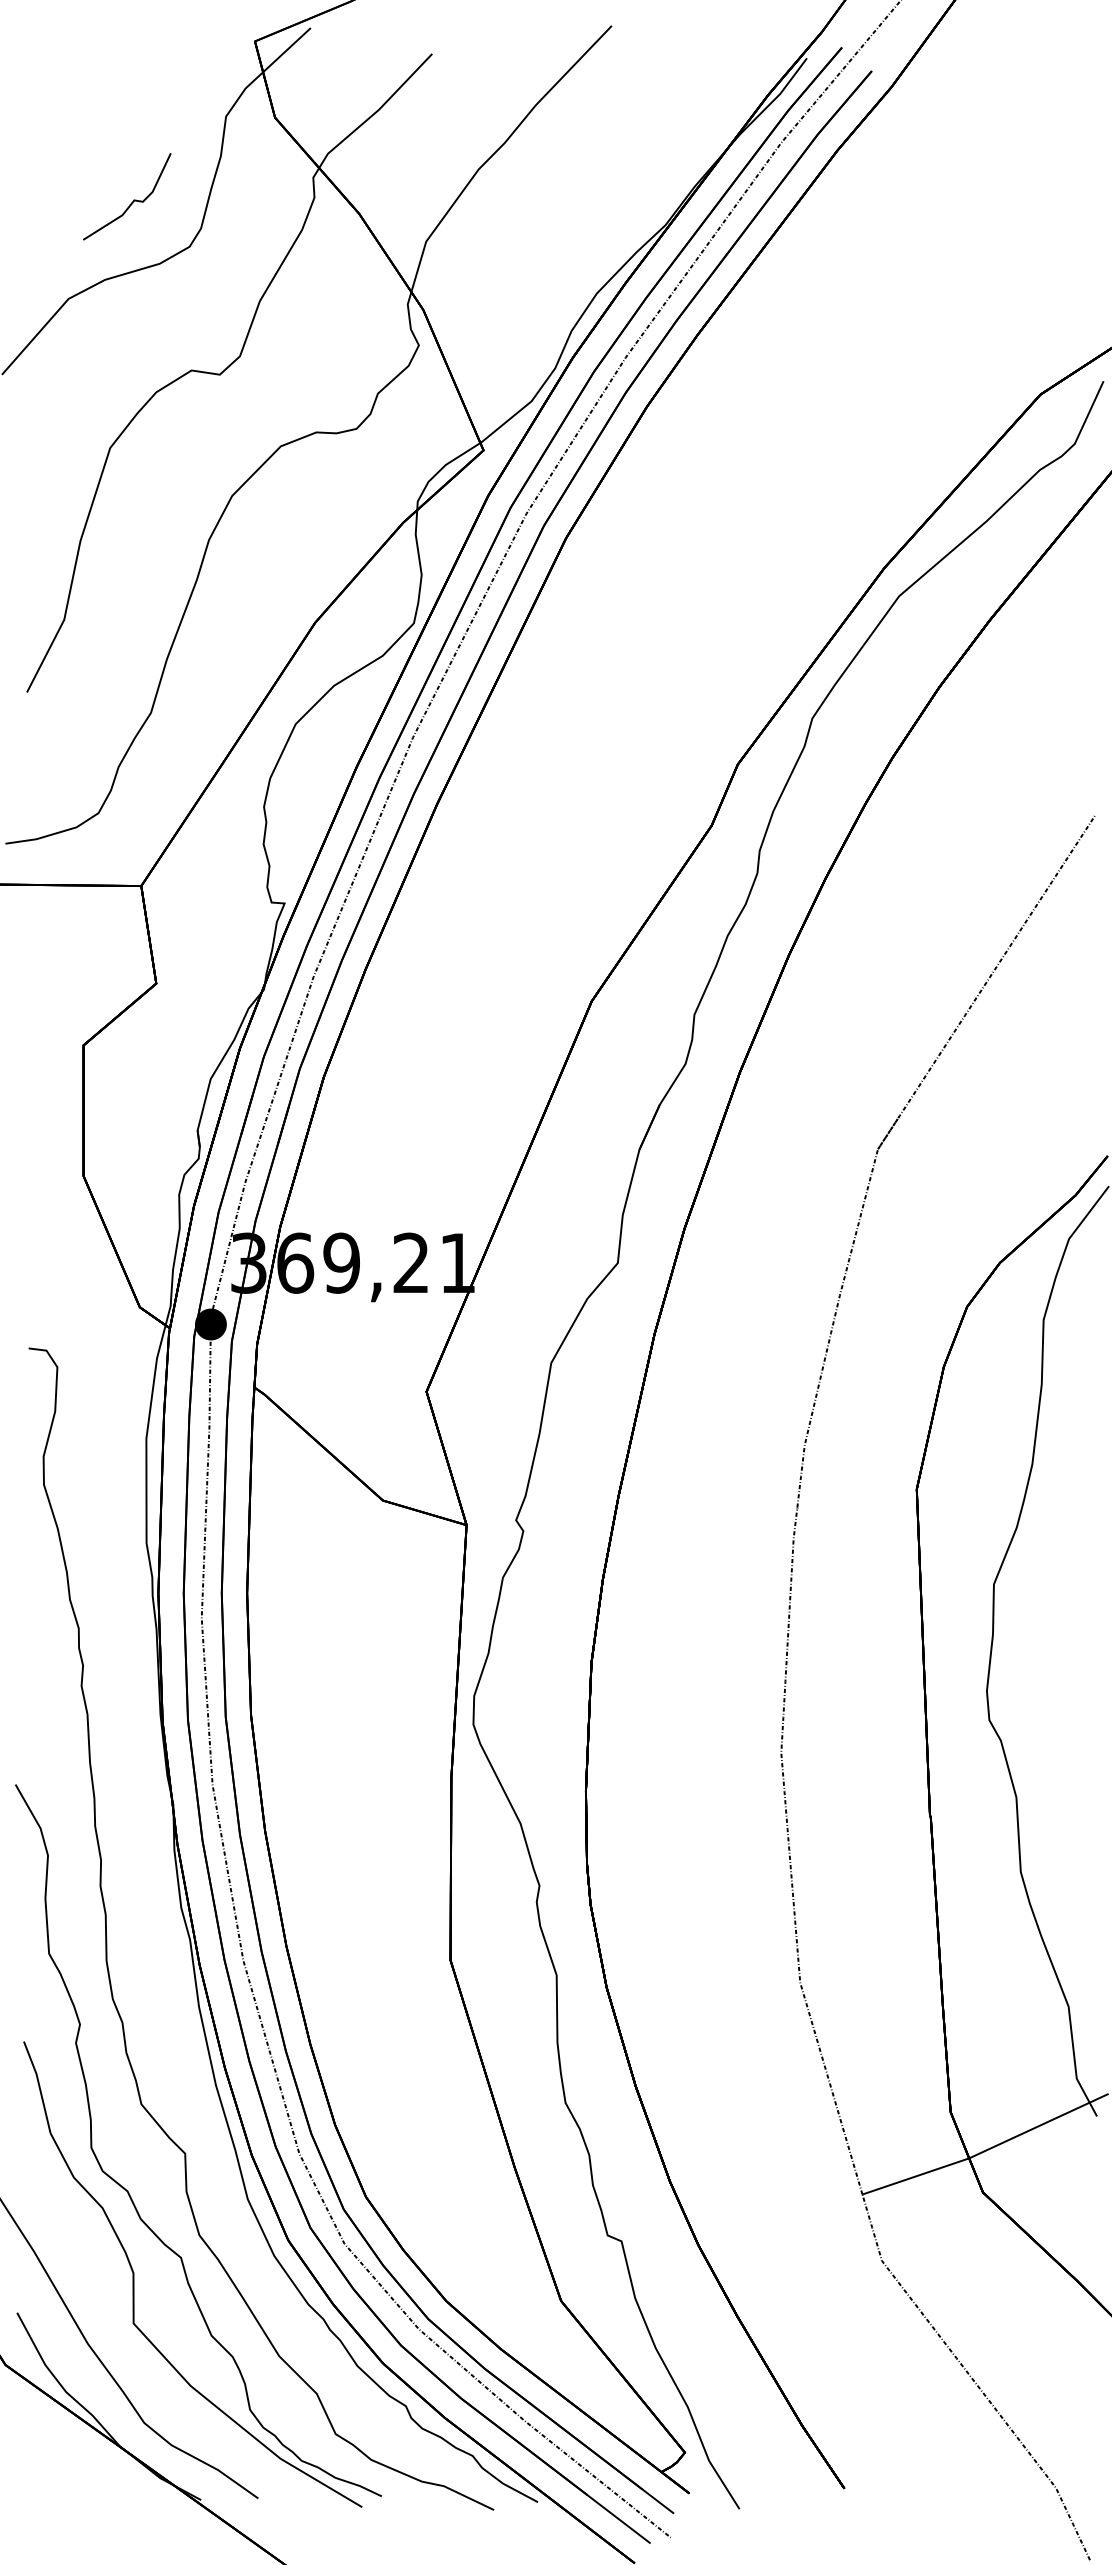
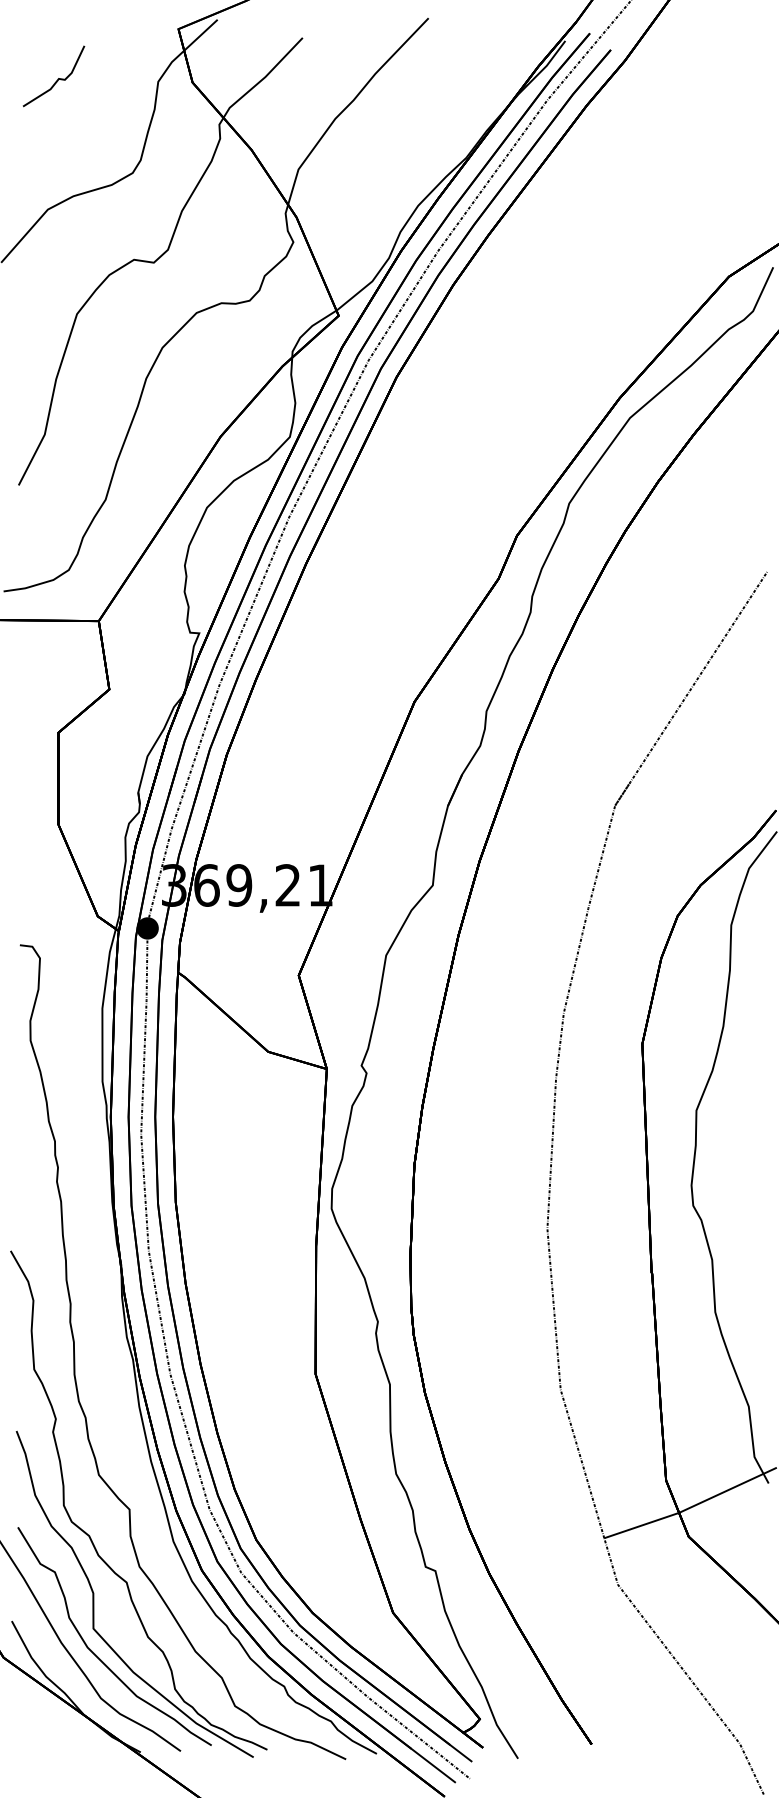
curve: (133, 199) -> (58, 78), moved
curve: (136, 2360) -> (95, 1654), added

